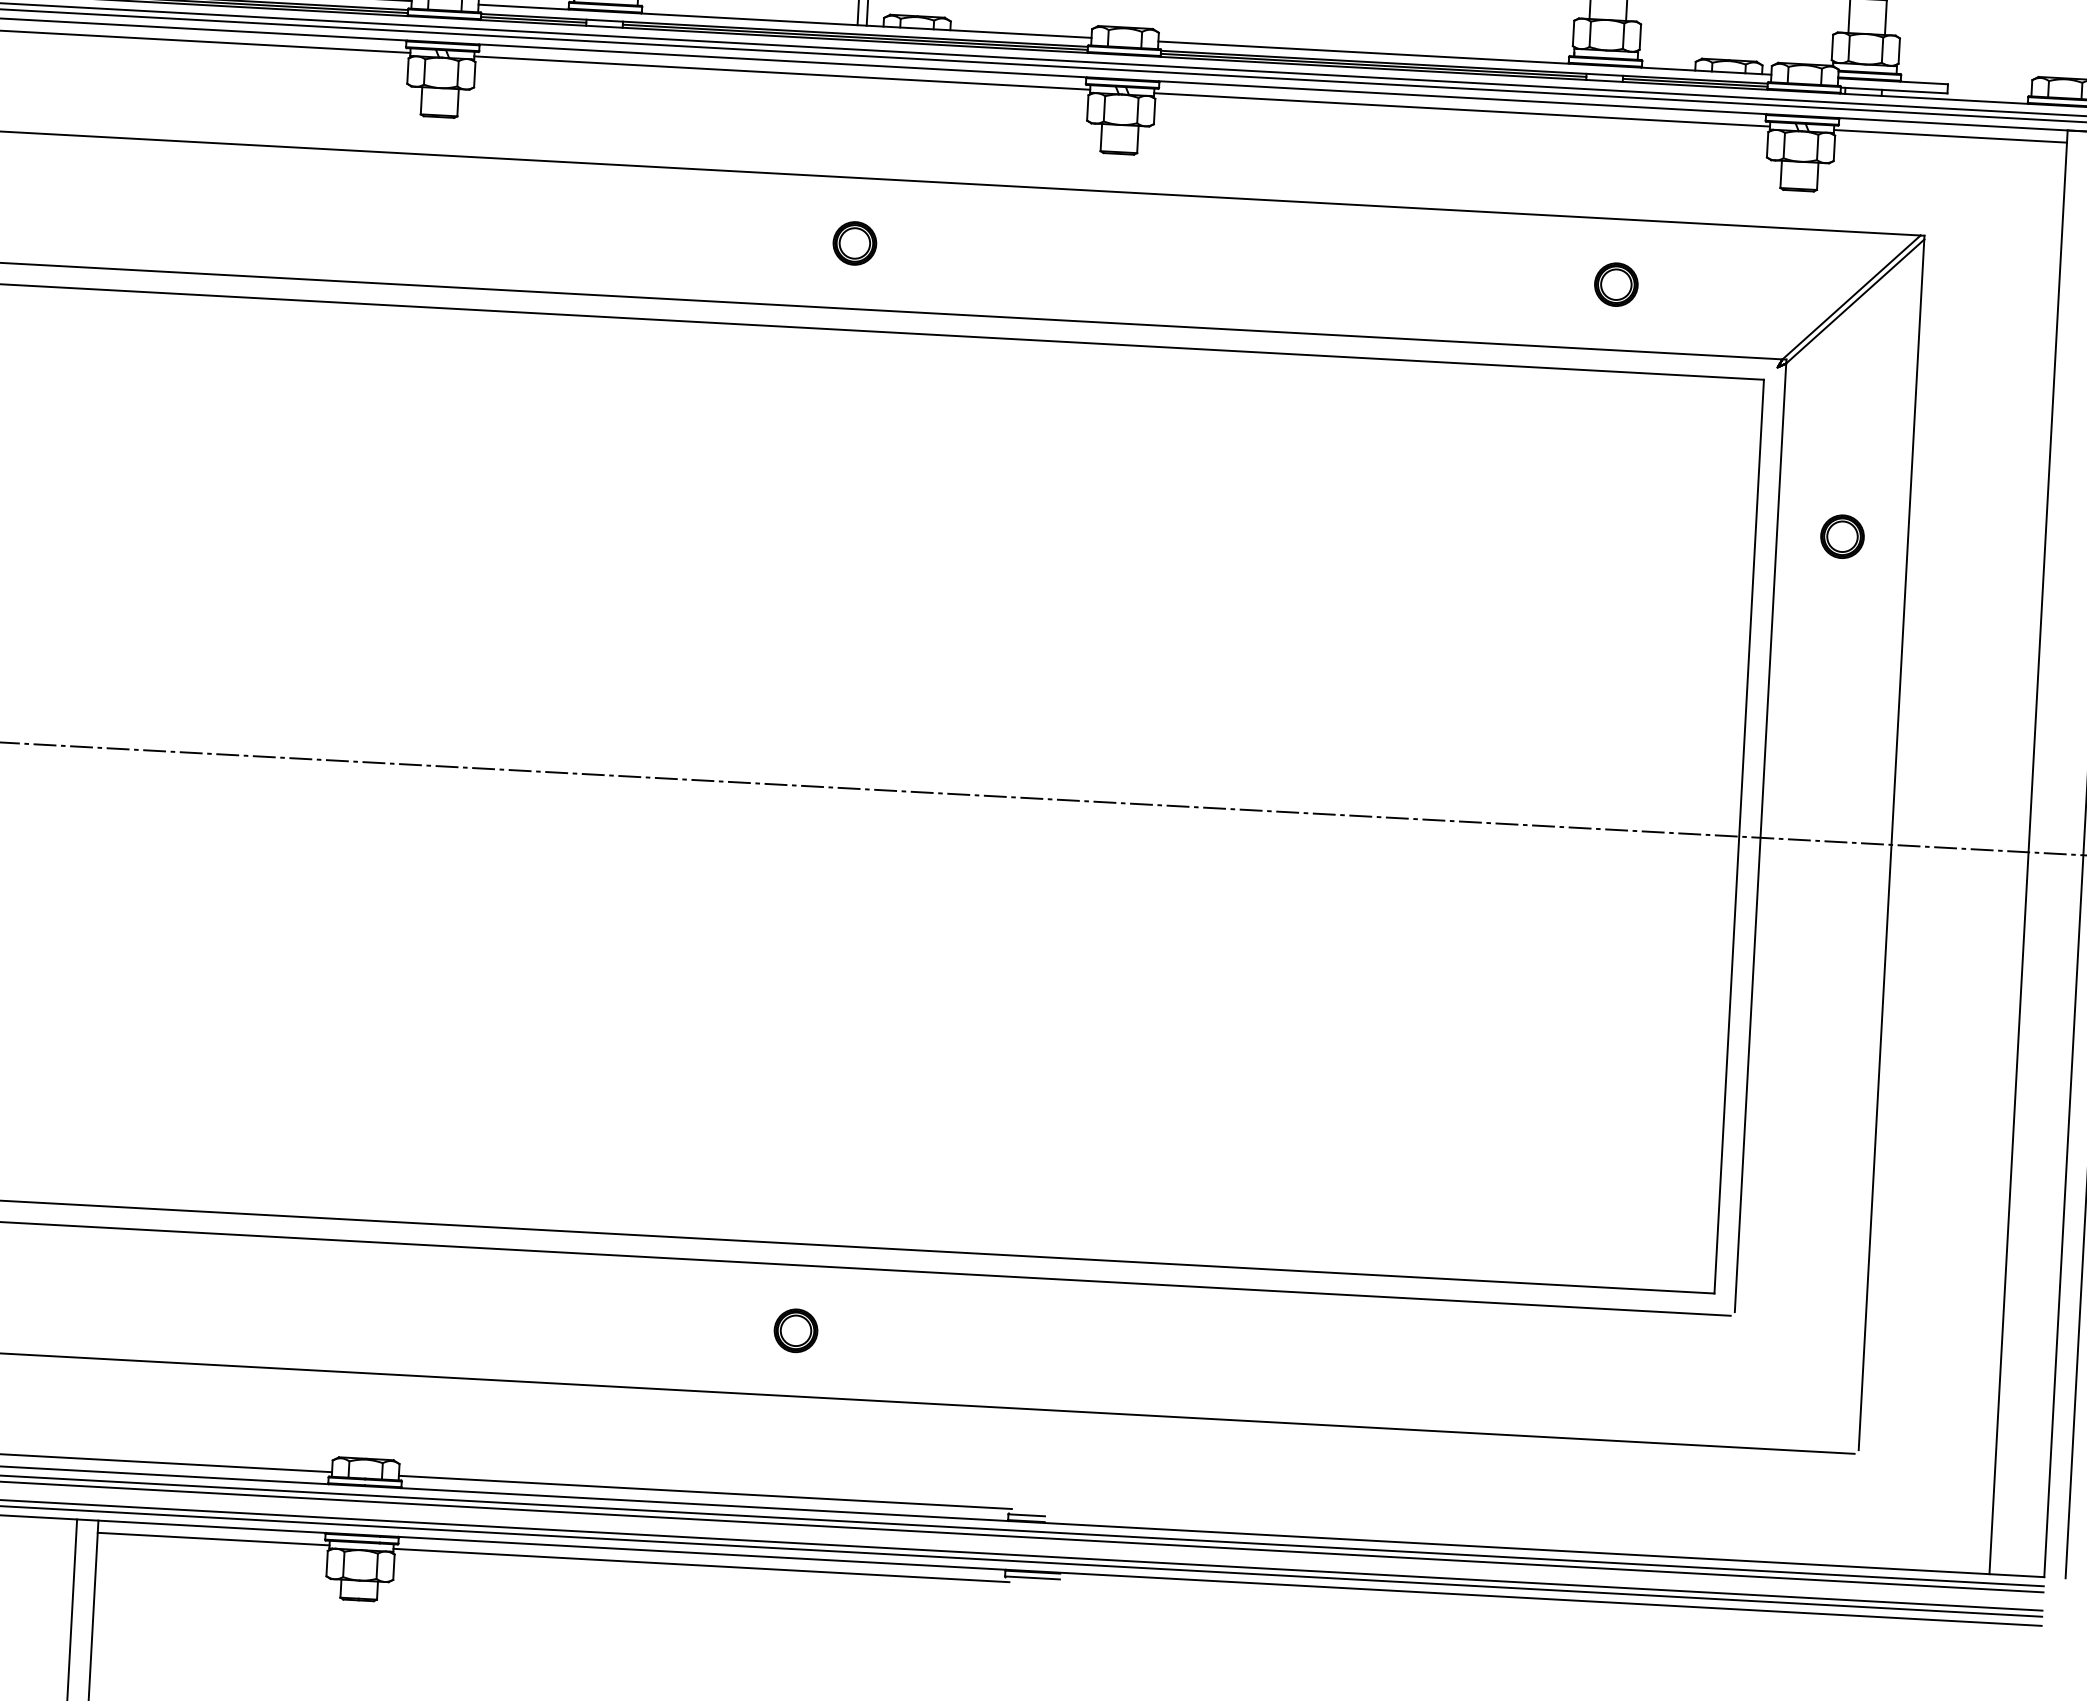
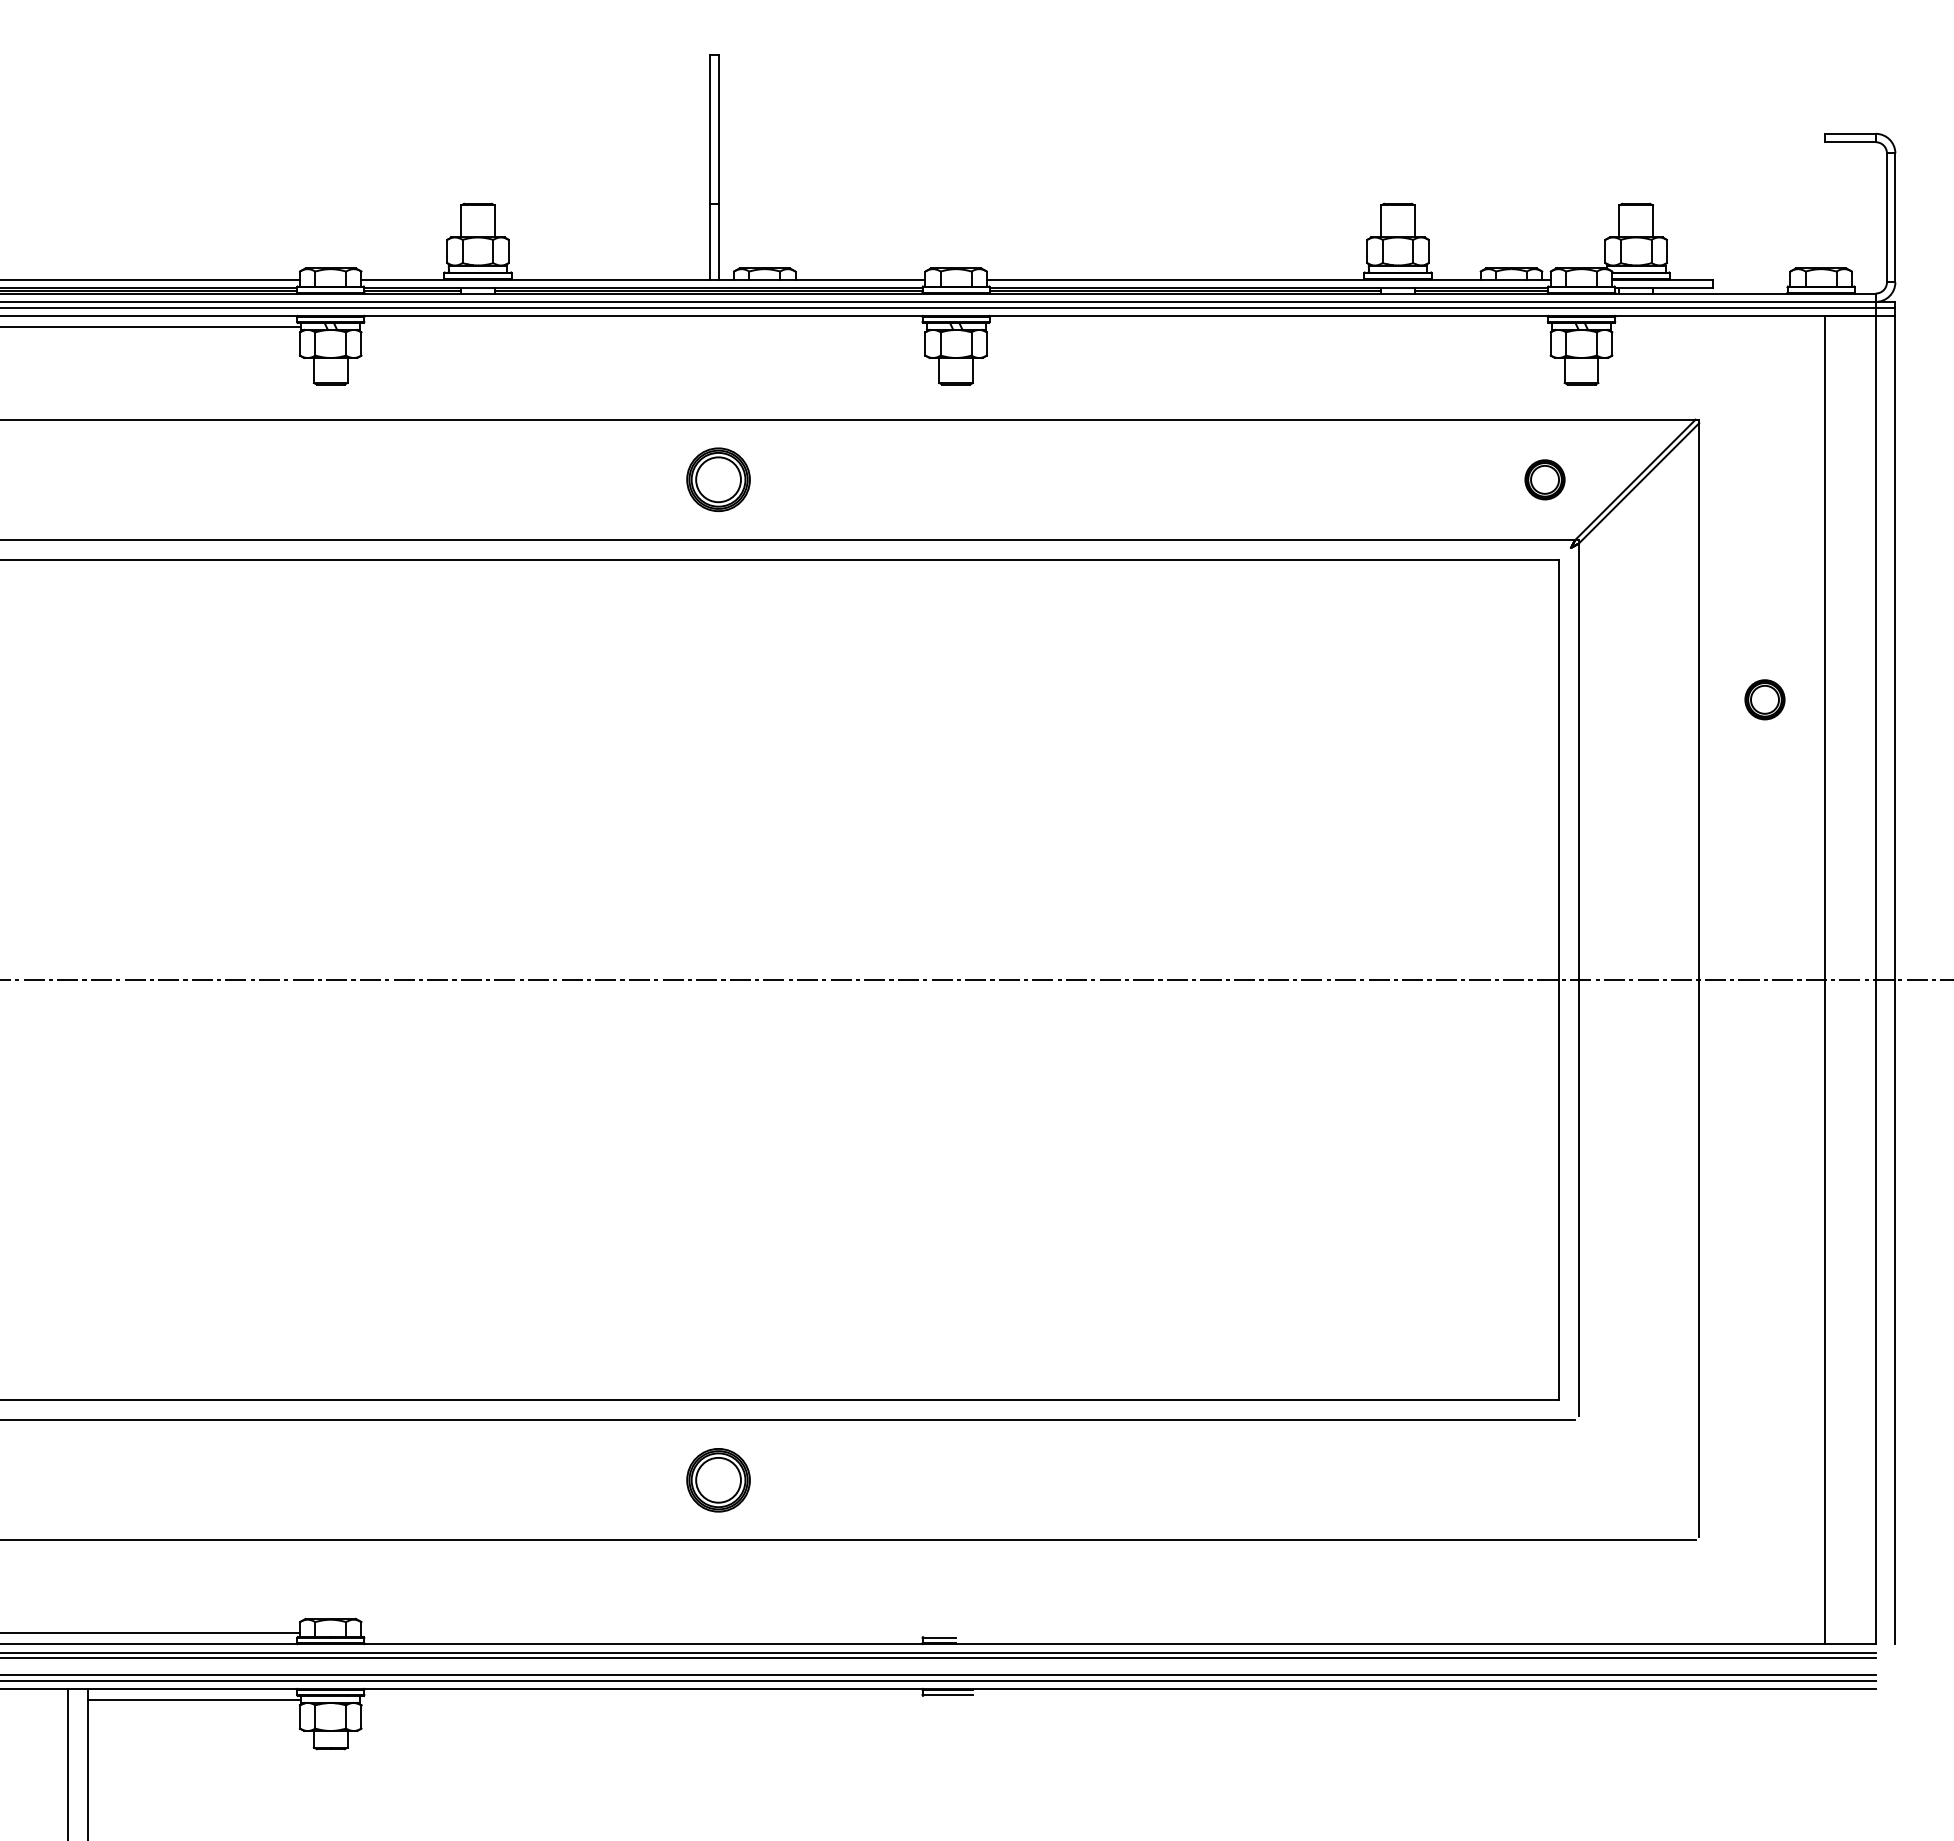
line: (782, 73) -> (643, 327), removed
line: (1461, 110) -> (1268, 327), removed
line: (1949, 136) -> (1717, 327), removed
part: (854, 243) -> (718, 479), size x1.6
part: (1615, 284) -> (1544, 479), moved
part: (1841, 536) -> (1764, 699), moved
part: (796, 1330) -> (718, 1479), size x1.6
line: (705, 1491) -> (643, 1632), removed
line: (701, 1565) -> (643, 1700), removed

